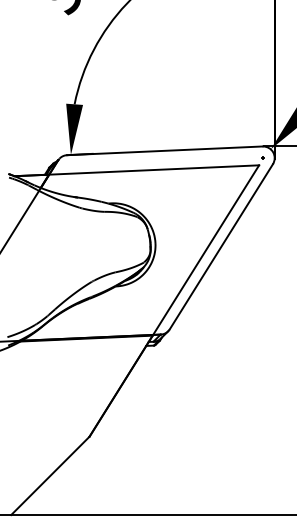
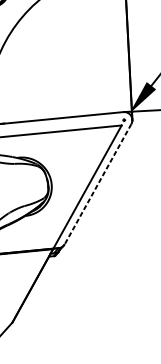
line: (221, 247) -> (98, 184), solid -> dashed

